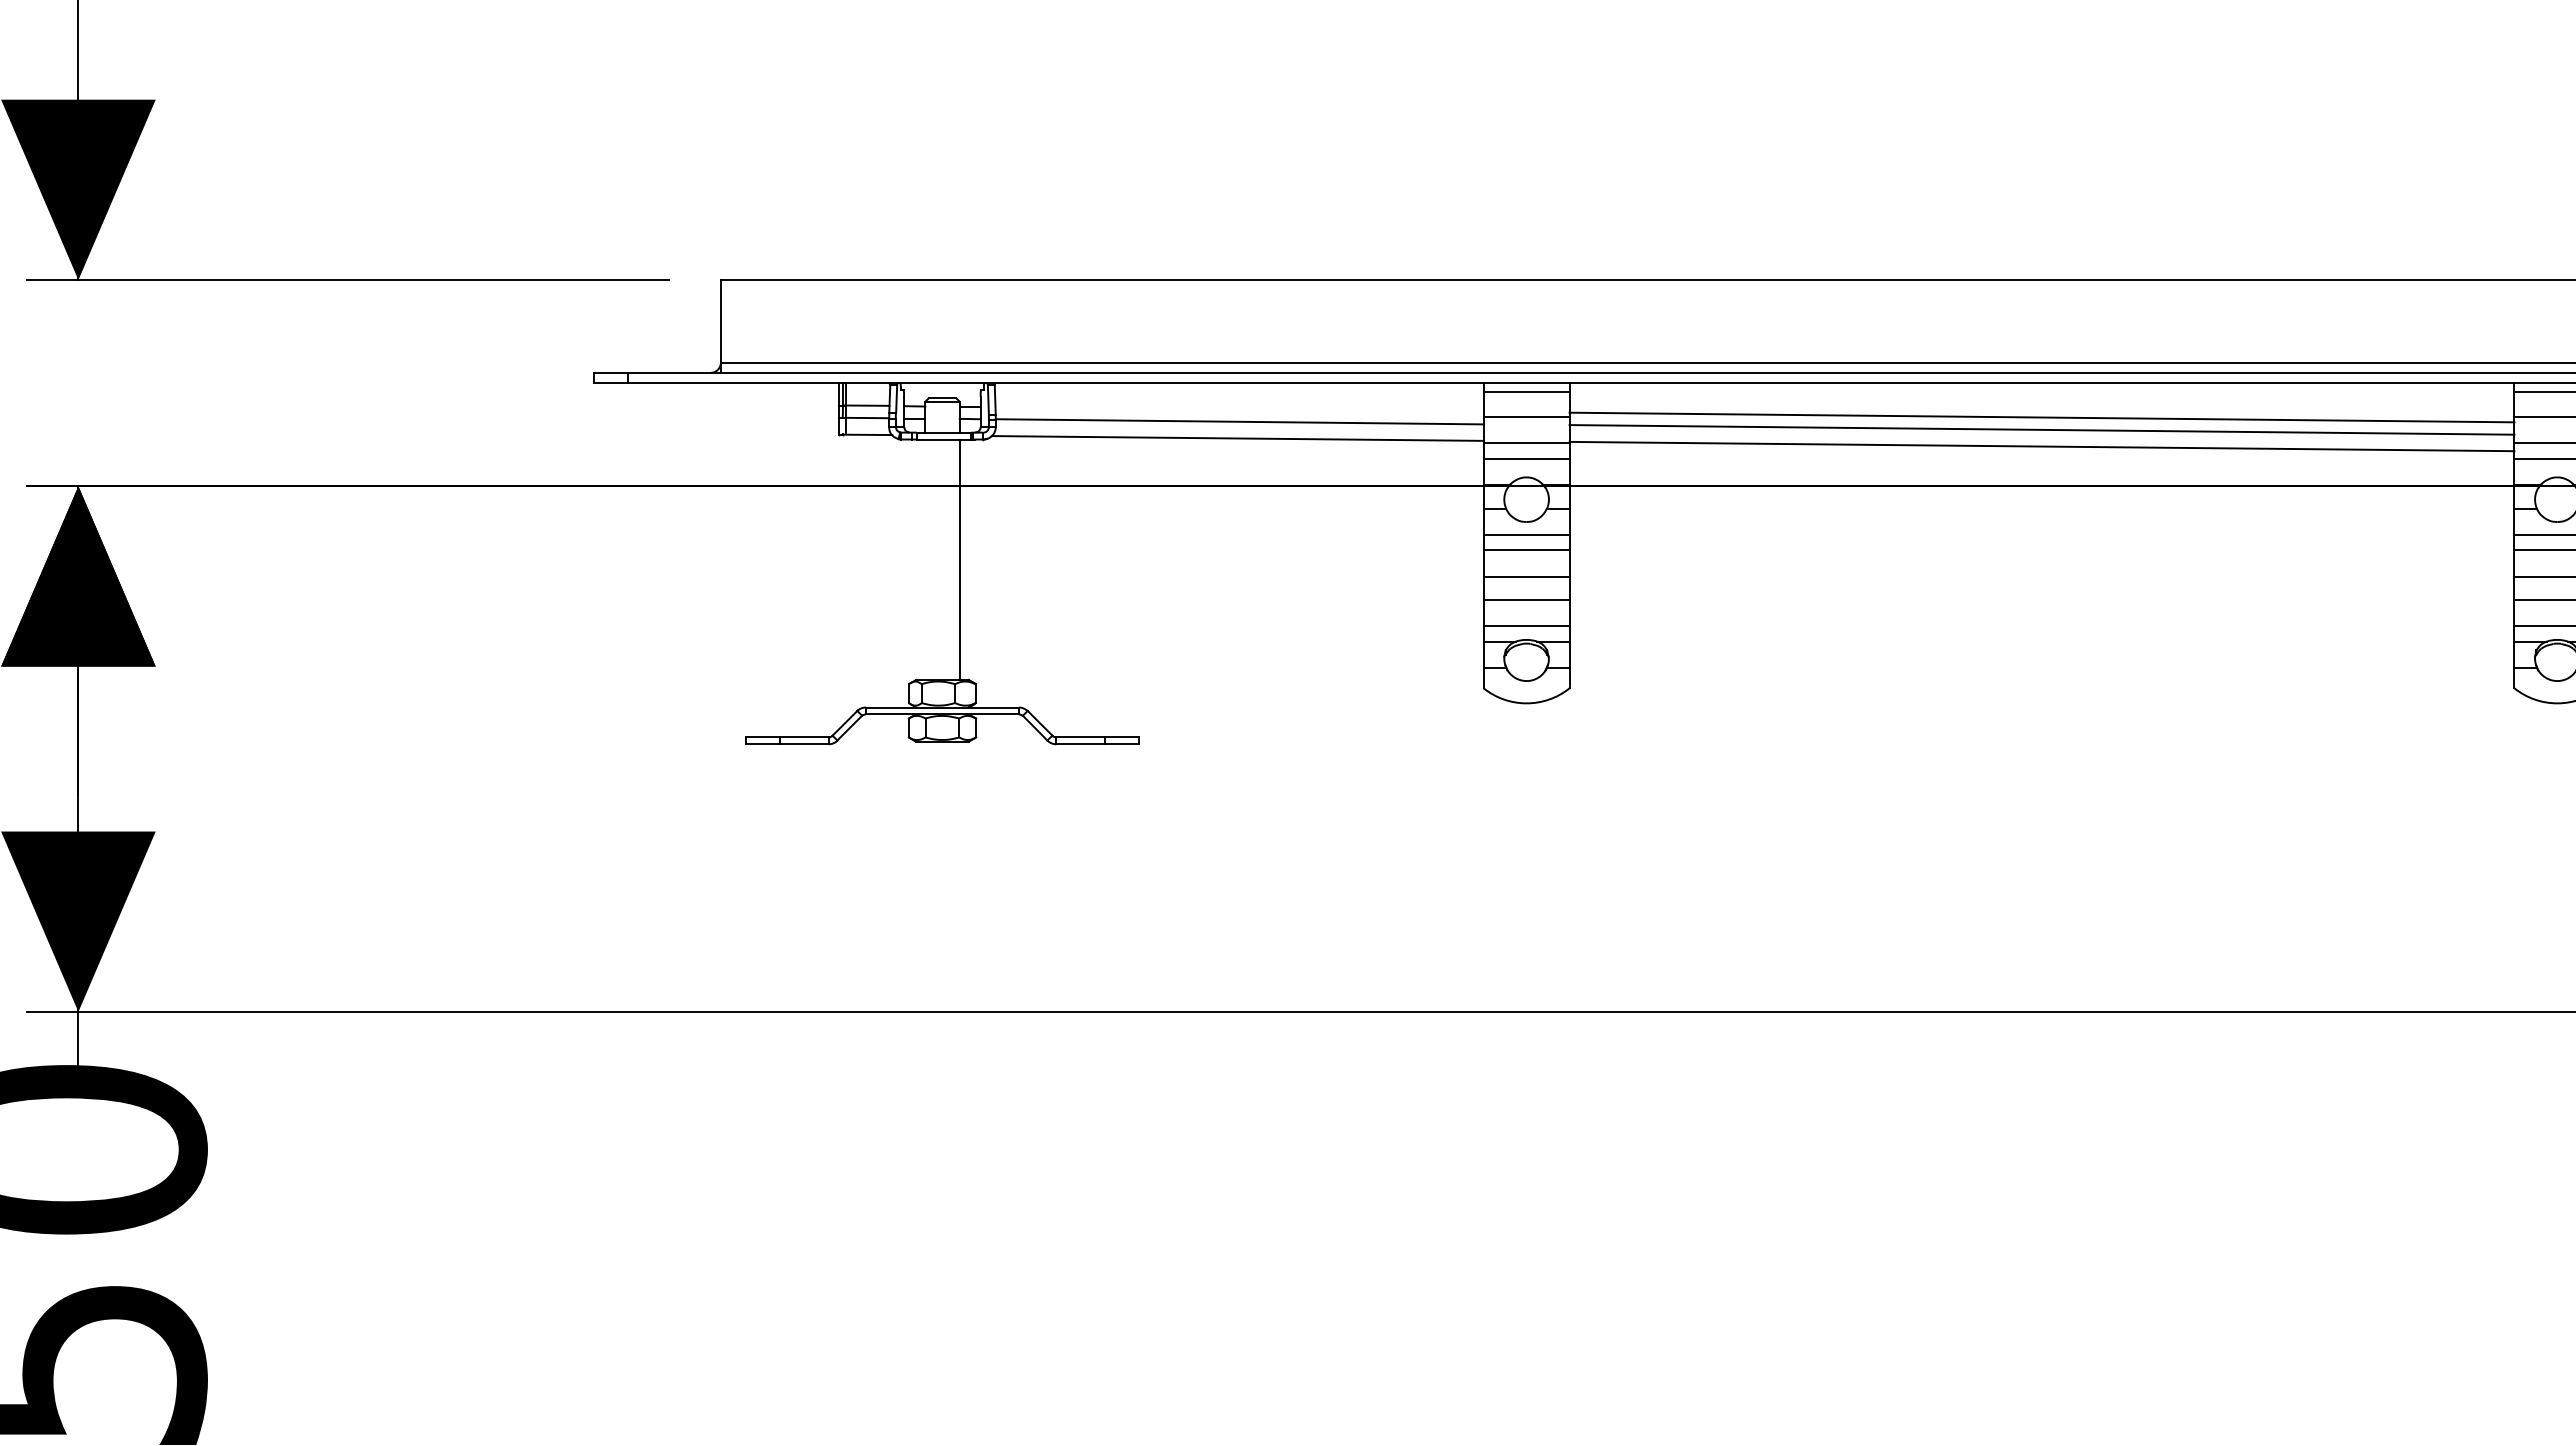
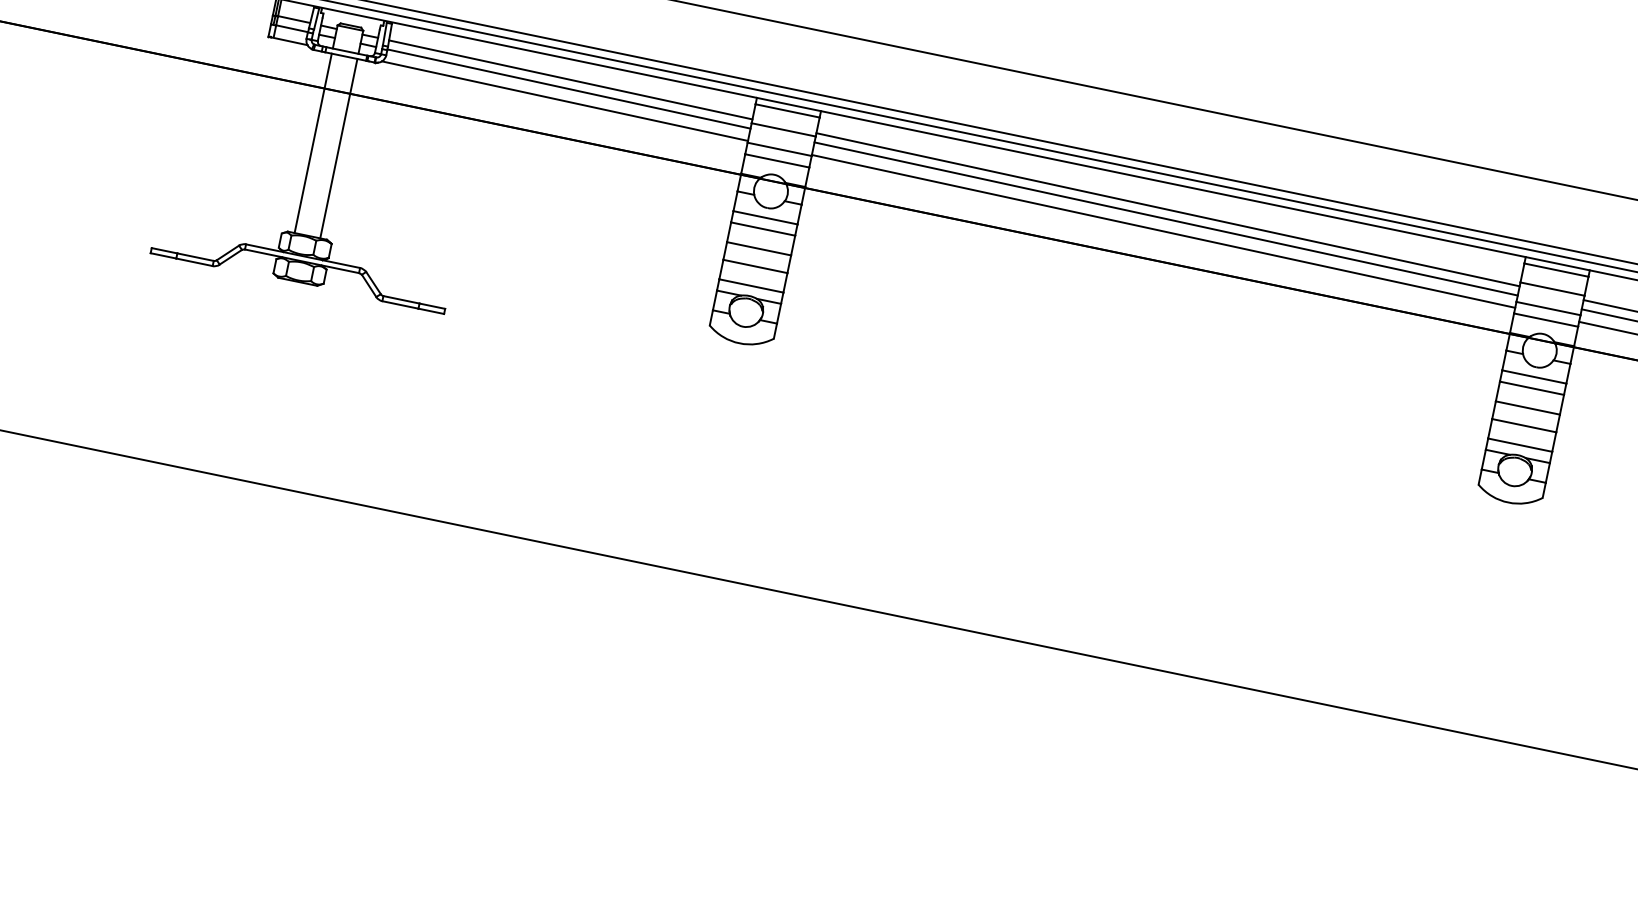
line: (1239, 409) -> (570, 79), added
line: (925, 559) -> (313, 143), added

